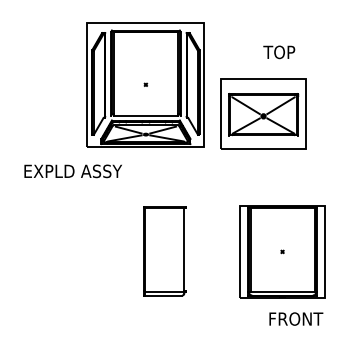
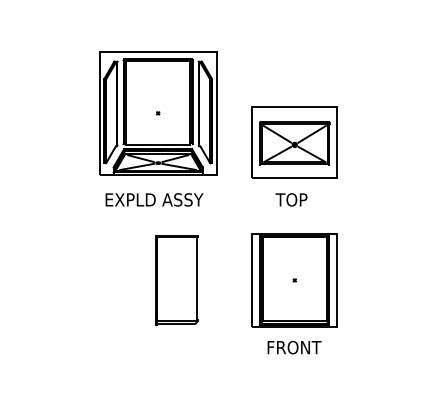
text: (279, 51) -> (291, 199), moved
part: (263, 113) -> (294, 142), moved
text: (73, 170) -> (154, 199), moved
text: (296, 318) -> (294, 347), moved

